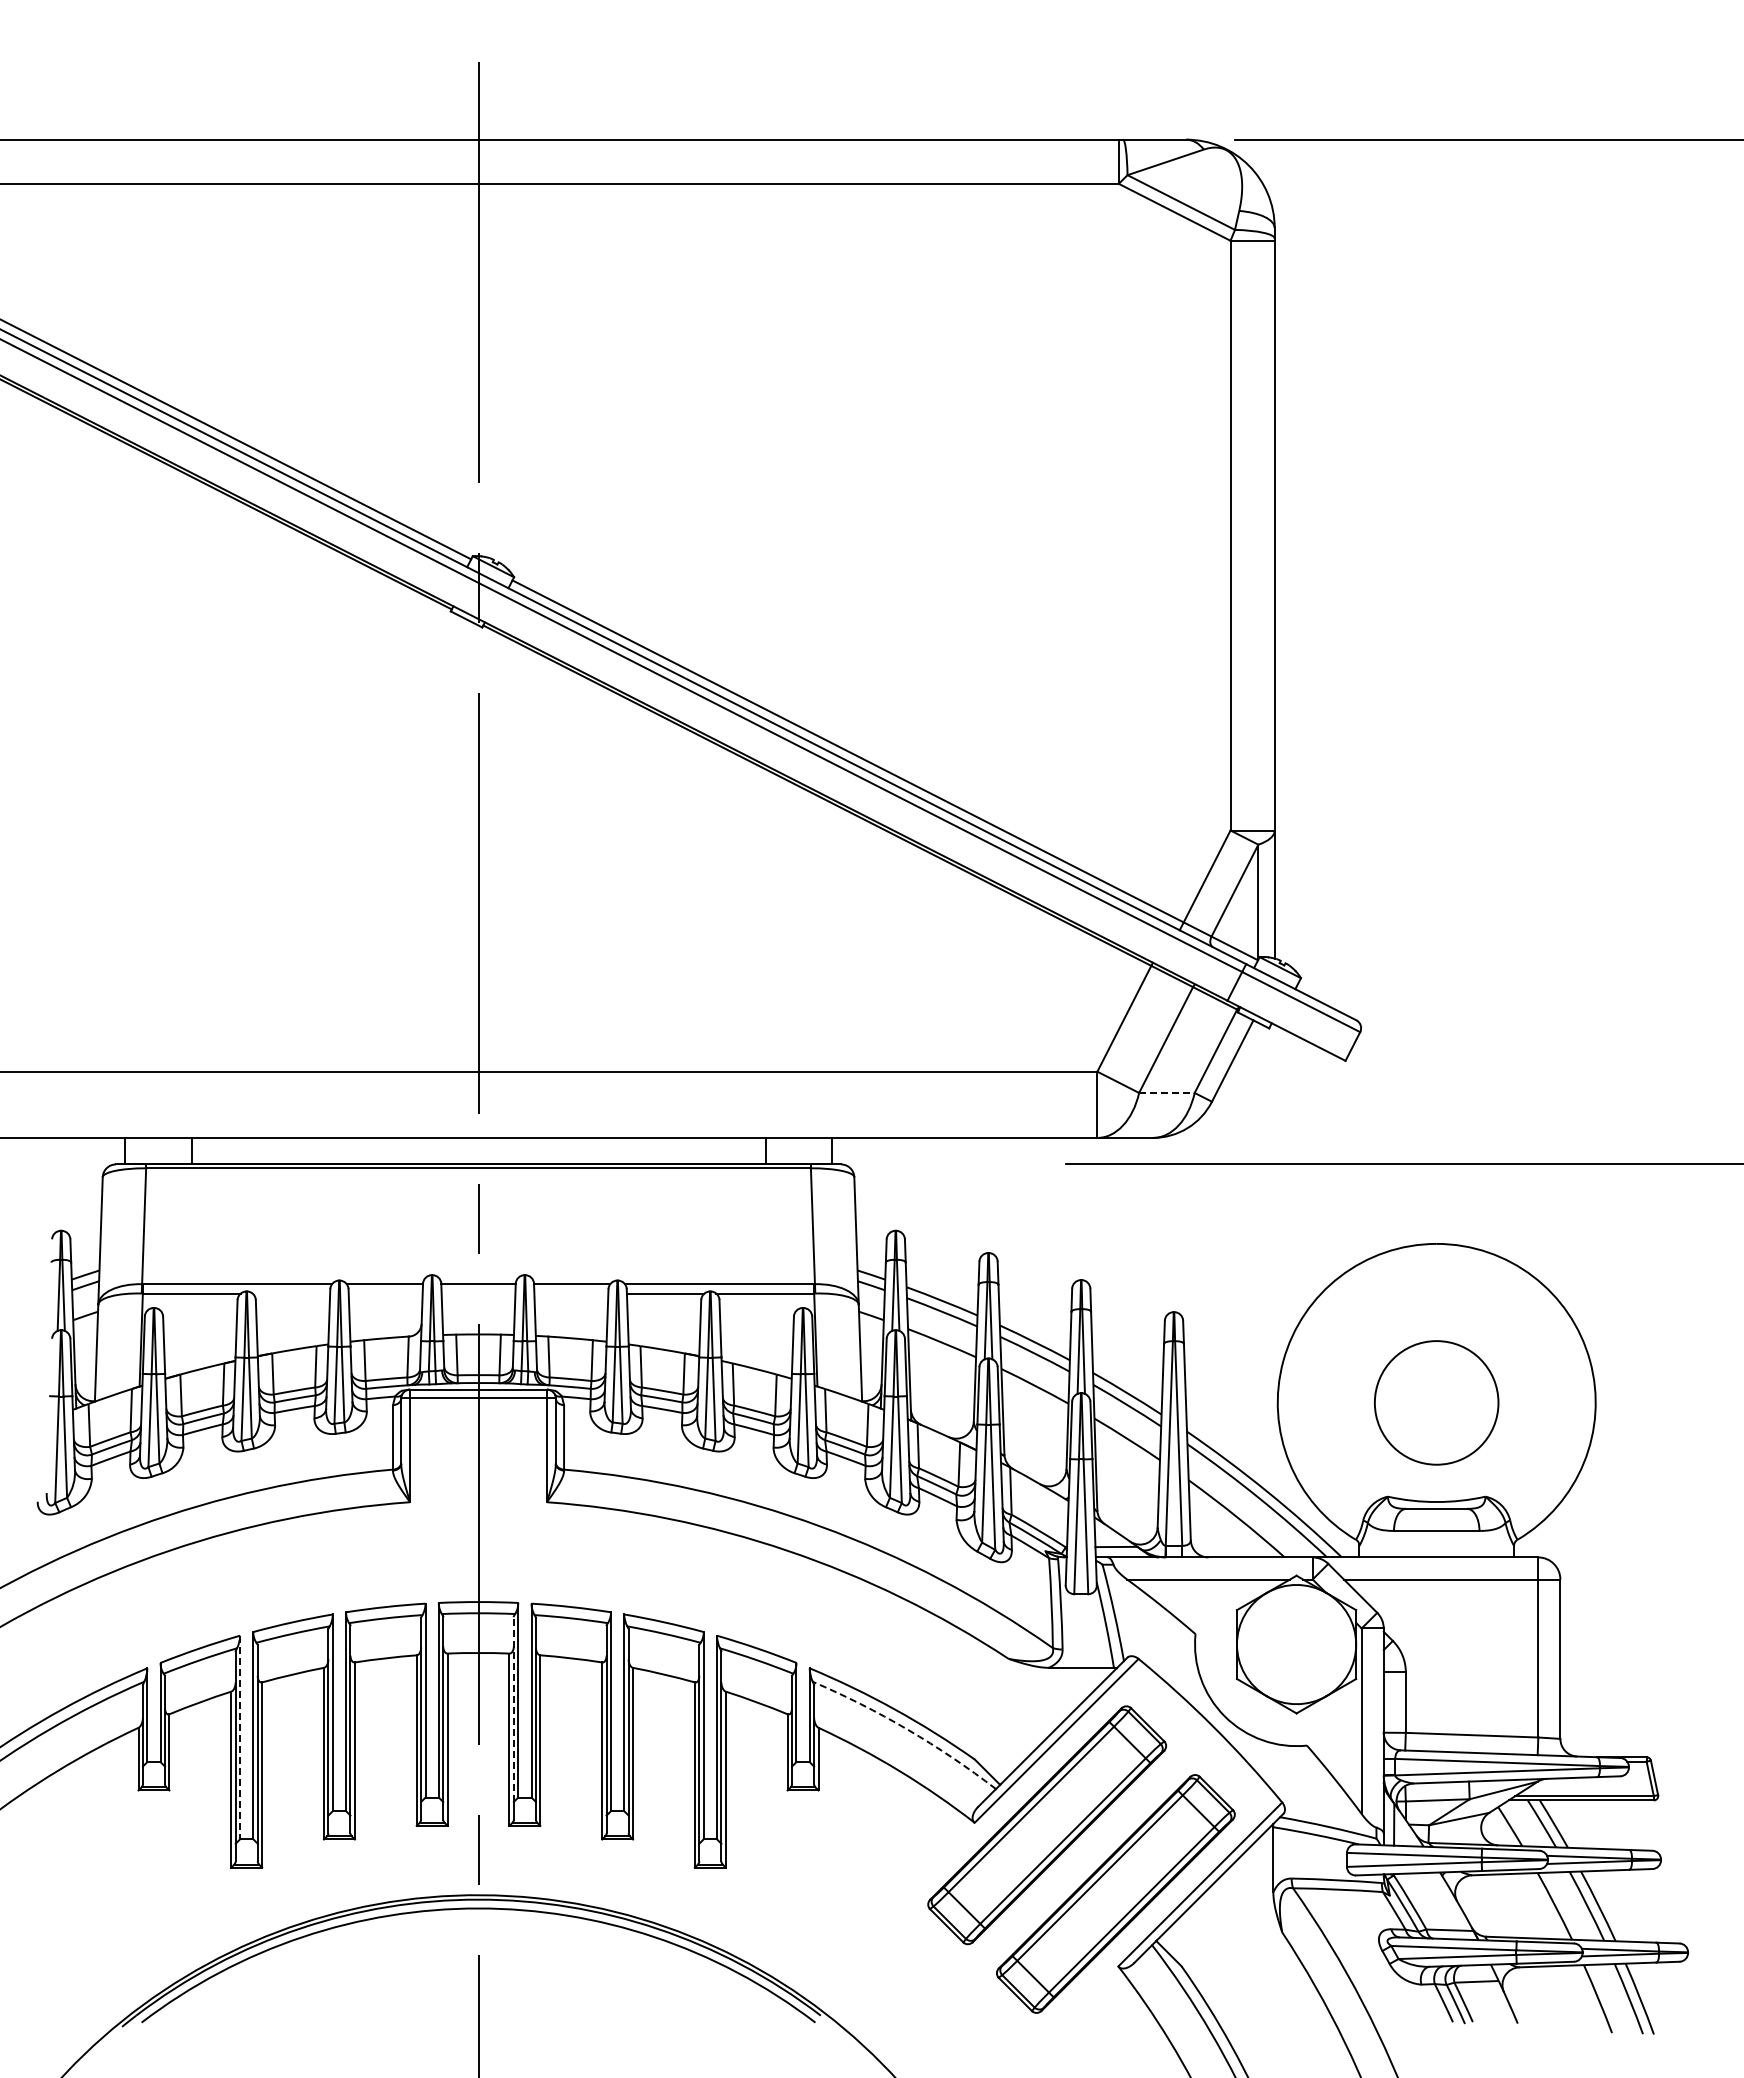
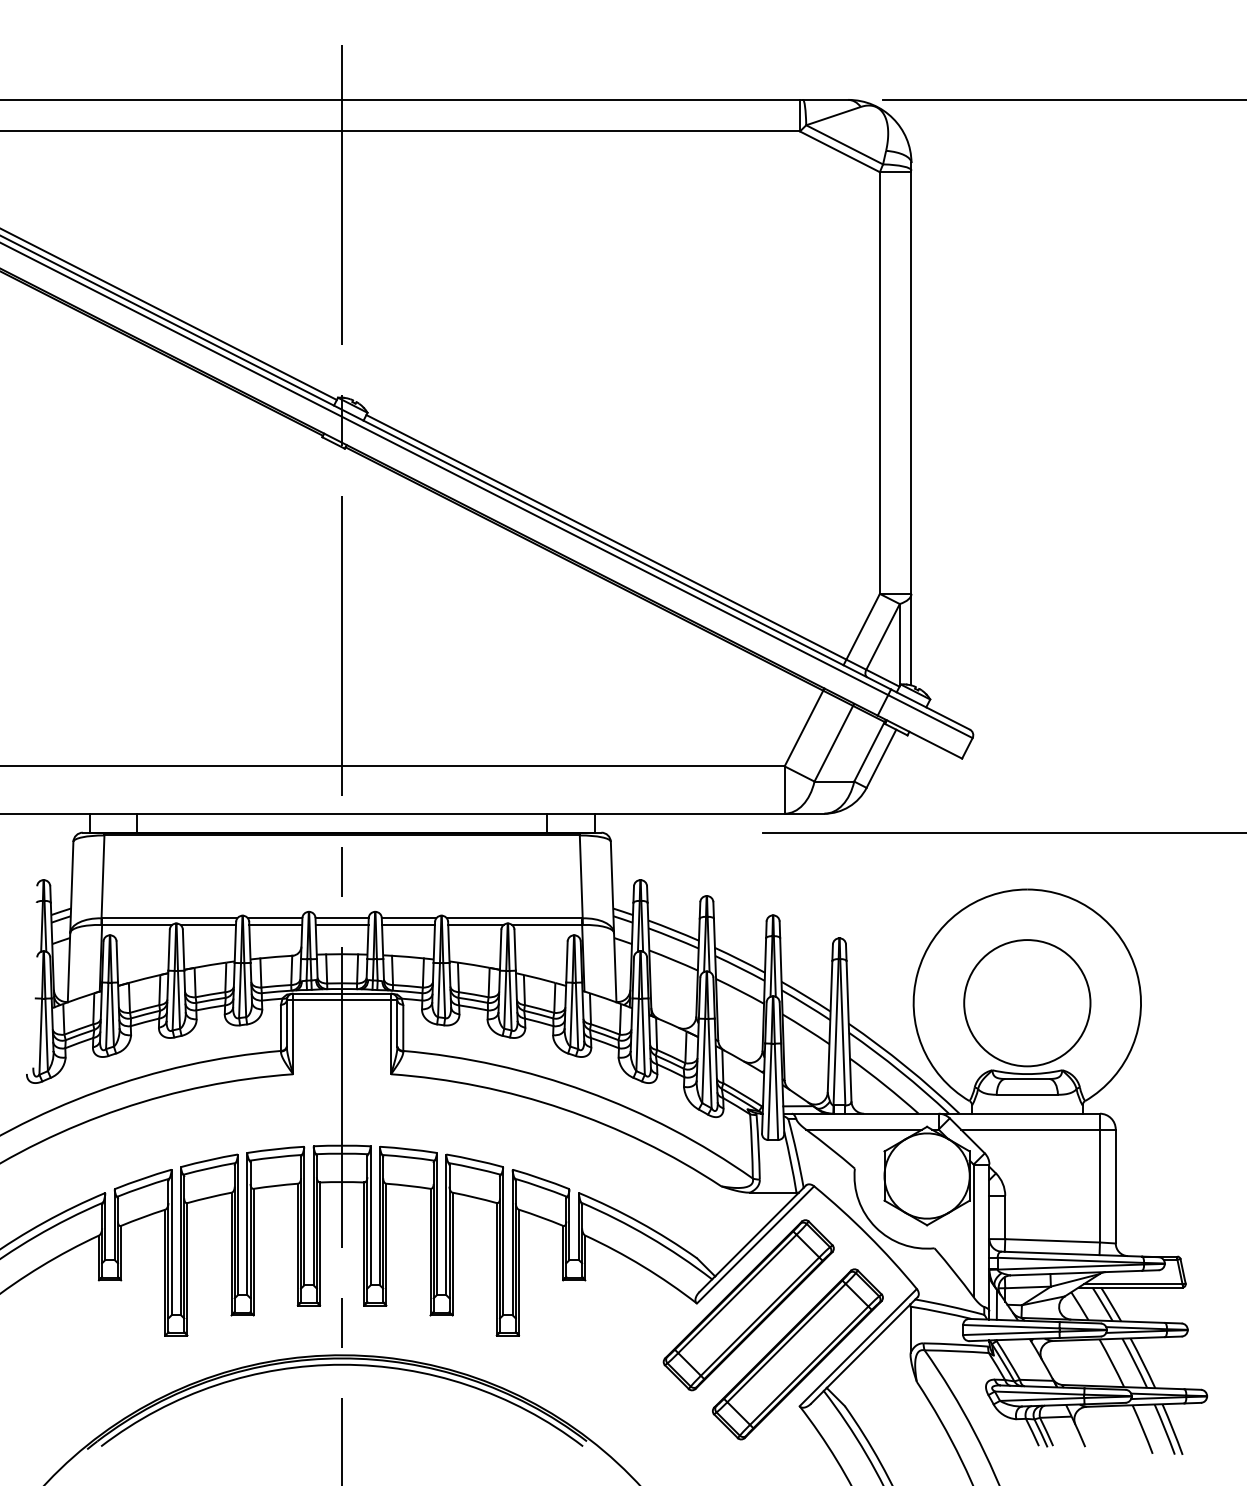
line: (1166, 1092) -> (834, 781), dashed -> solid
line: (291, 1293) -> (208, 924), added
line: (385, 1293) -> (275, 924), added
line: (478, 1293) -> (342, 924), added
line: (571, 1293) -> (408, 924), added
circle: (1436, 1402) -> (1027, 1002), size x1.43
line: (513, 1709) -> (367, 1222), dashed -> solid
arc: (907, 1729) -> (648, 1236), dashed -> solid
line: (240, 1737) -> (171, 1242), dashed -> solid

